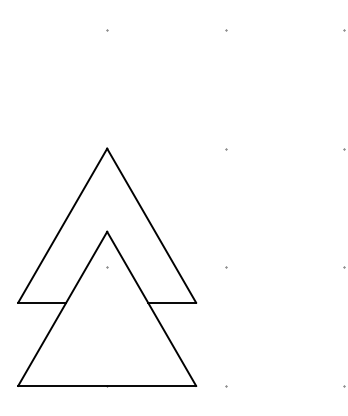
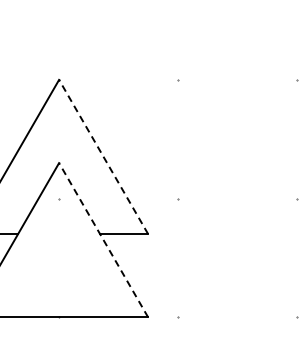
line: (151, 225) -> (103, 156), solid -> dashed
line: (151, 308) -> (103, 239), solid -> dashed

